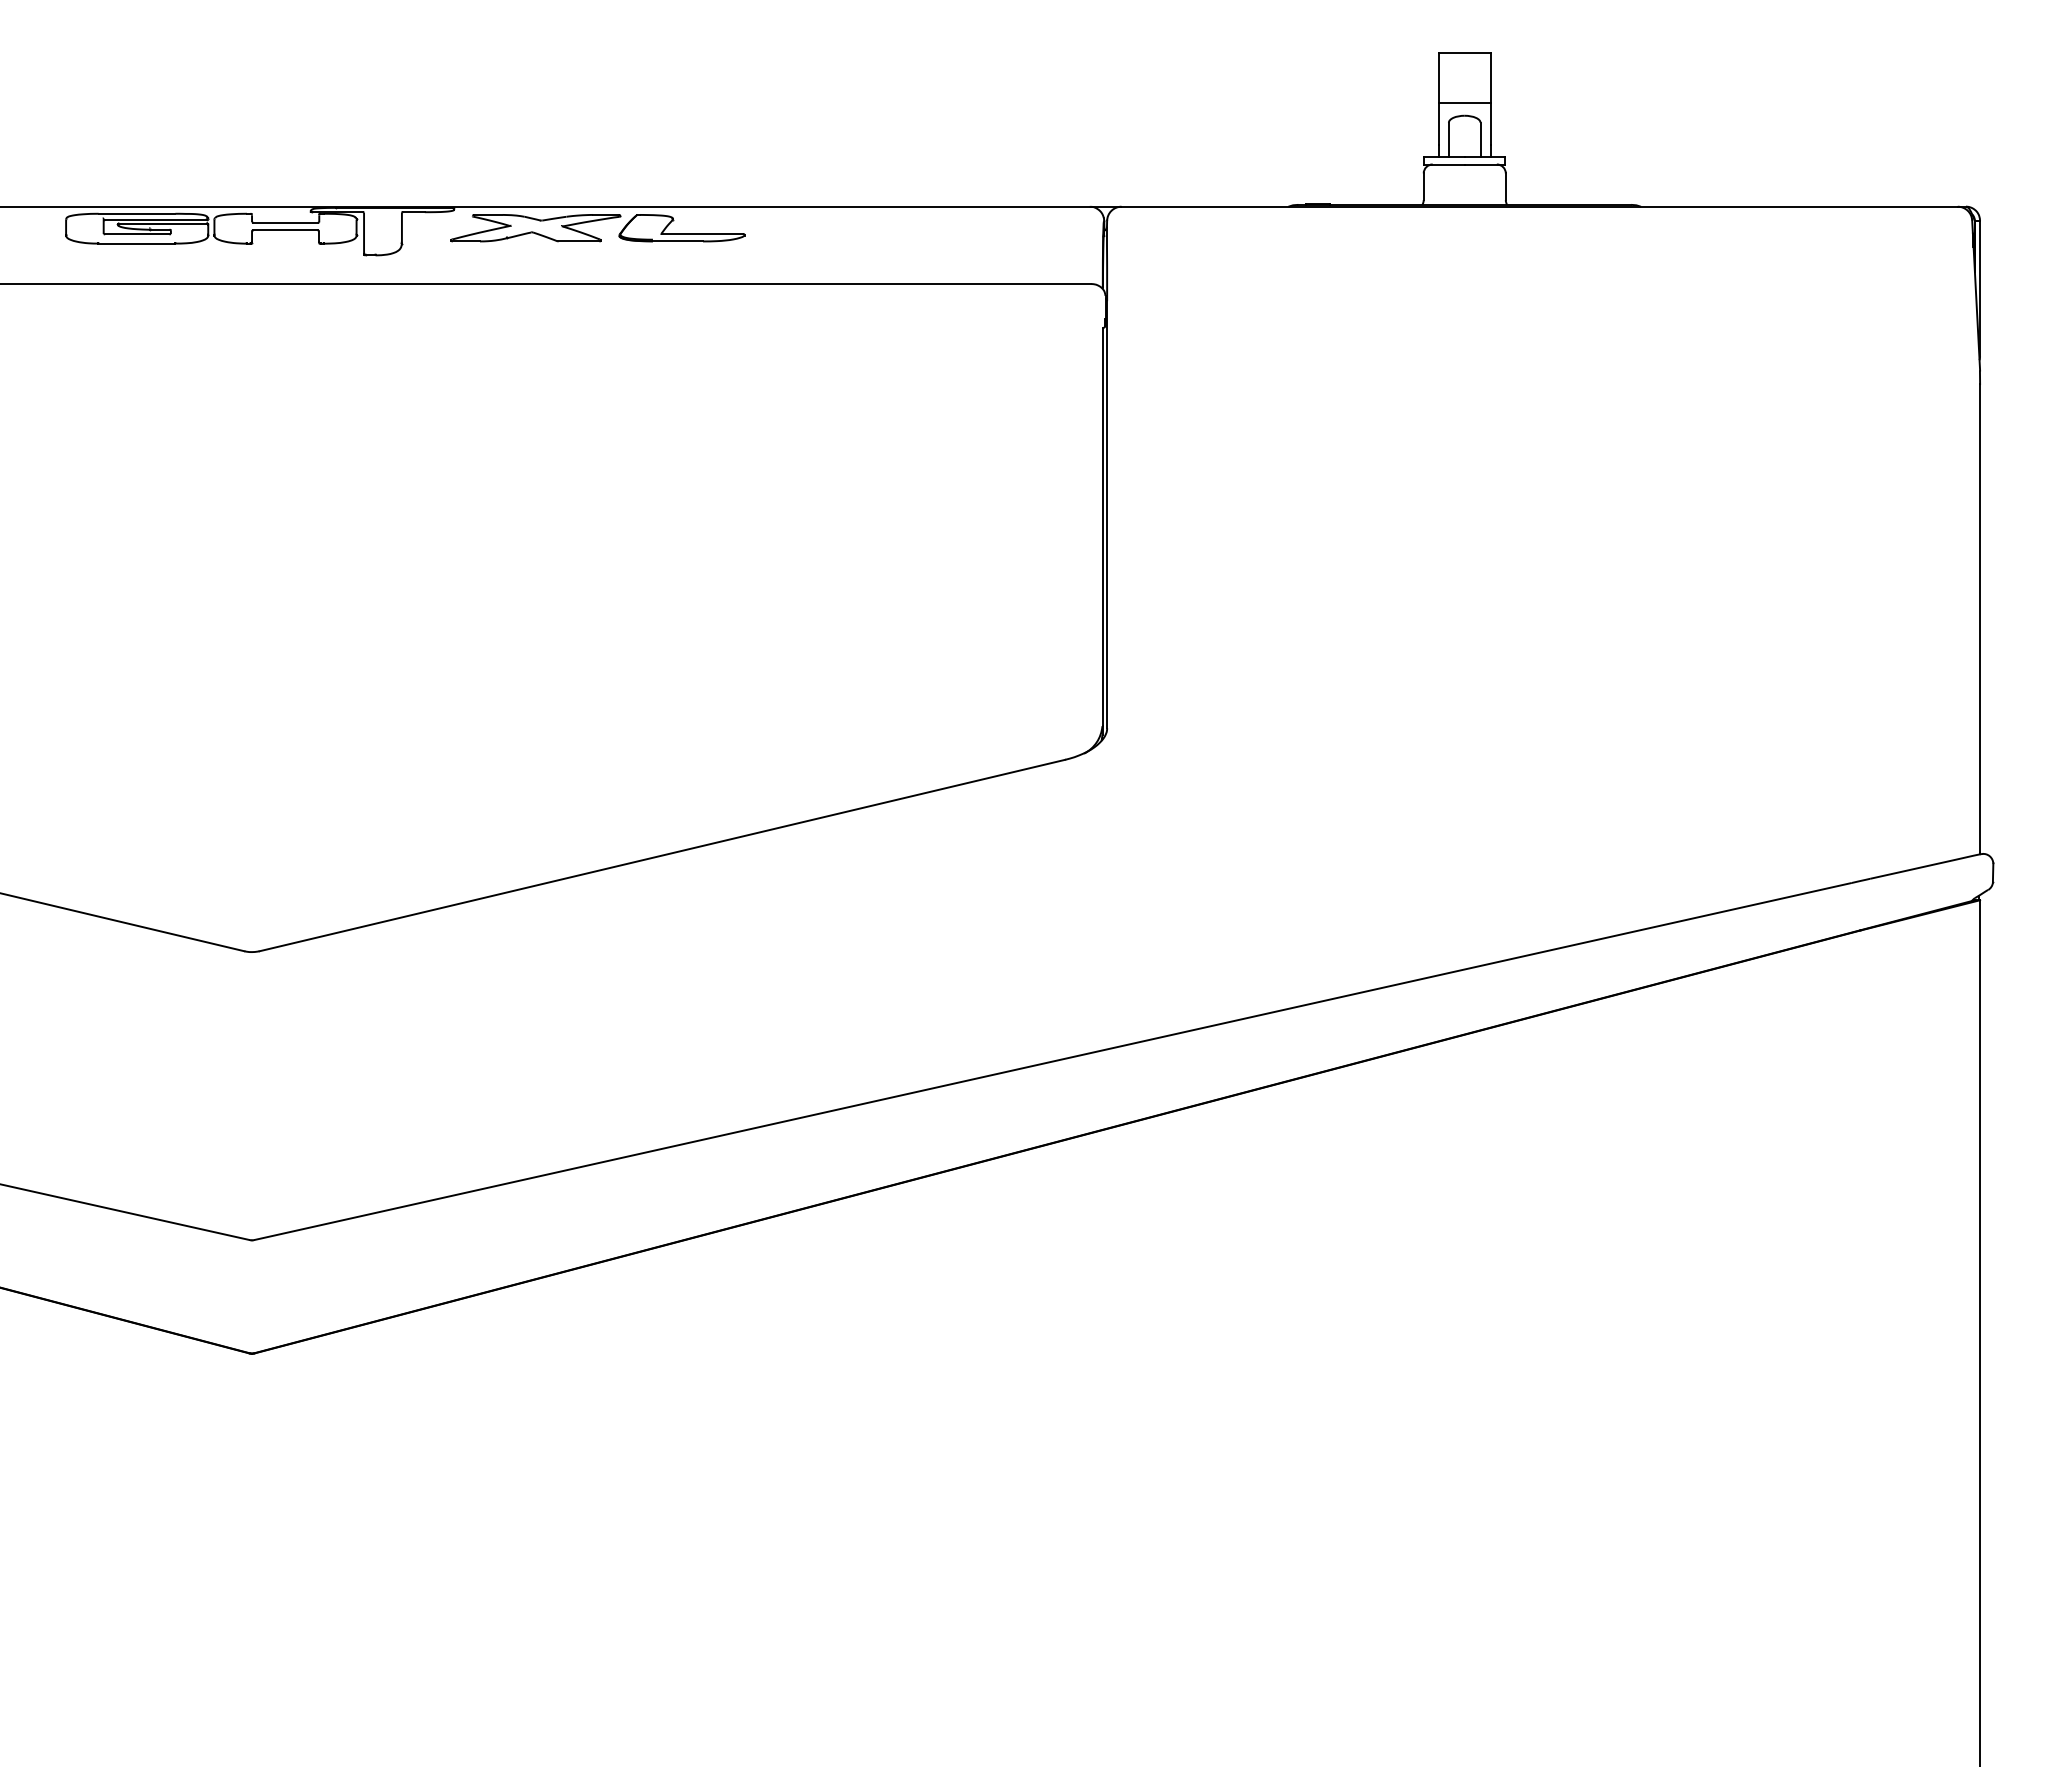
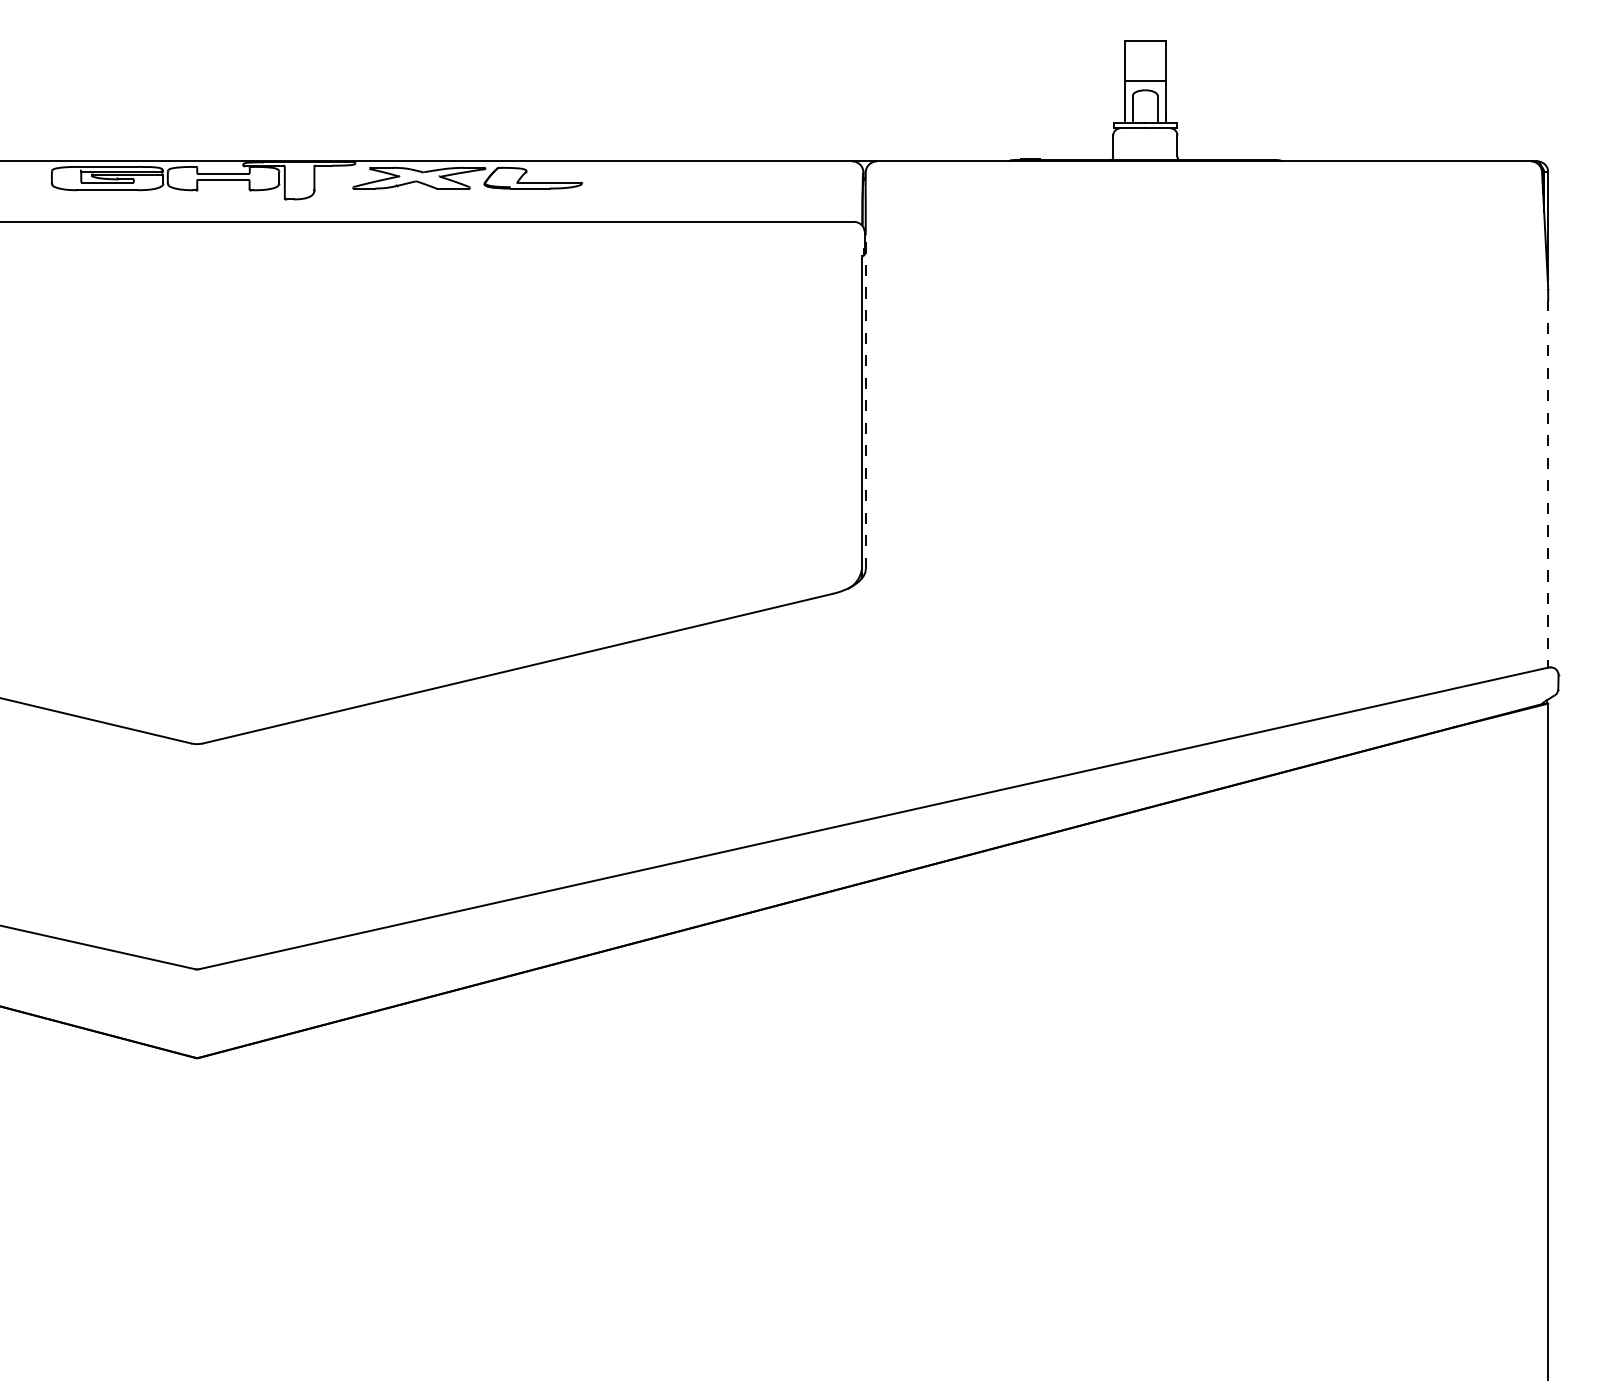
line: (1107, 512) -> (866, 400), solid -> dashed
line: (1980, 619) -> (1548, 484), solid -> dashed

